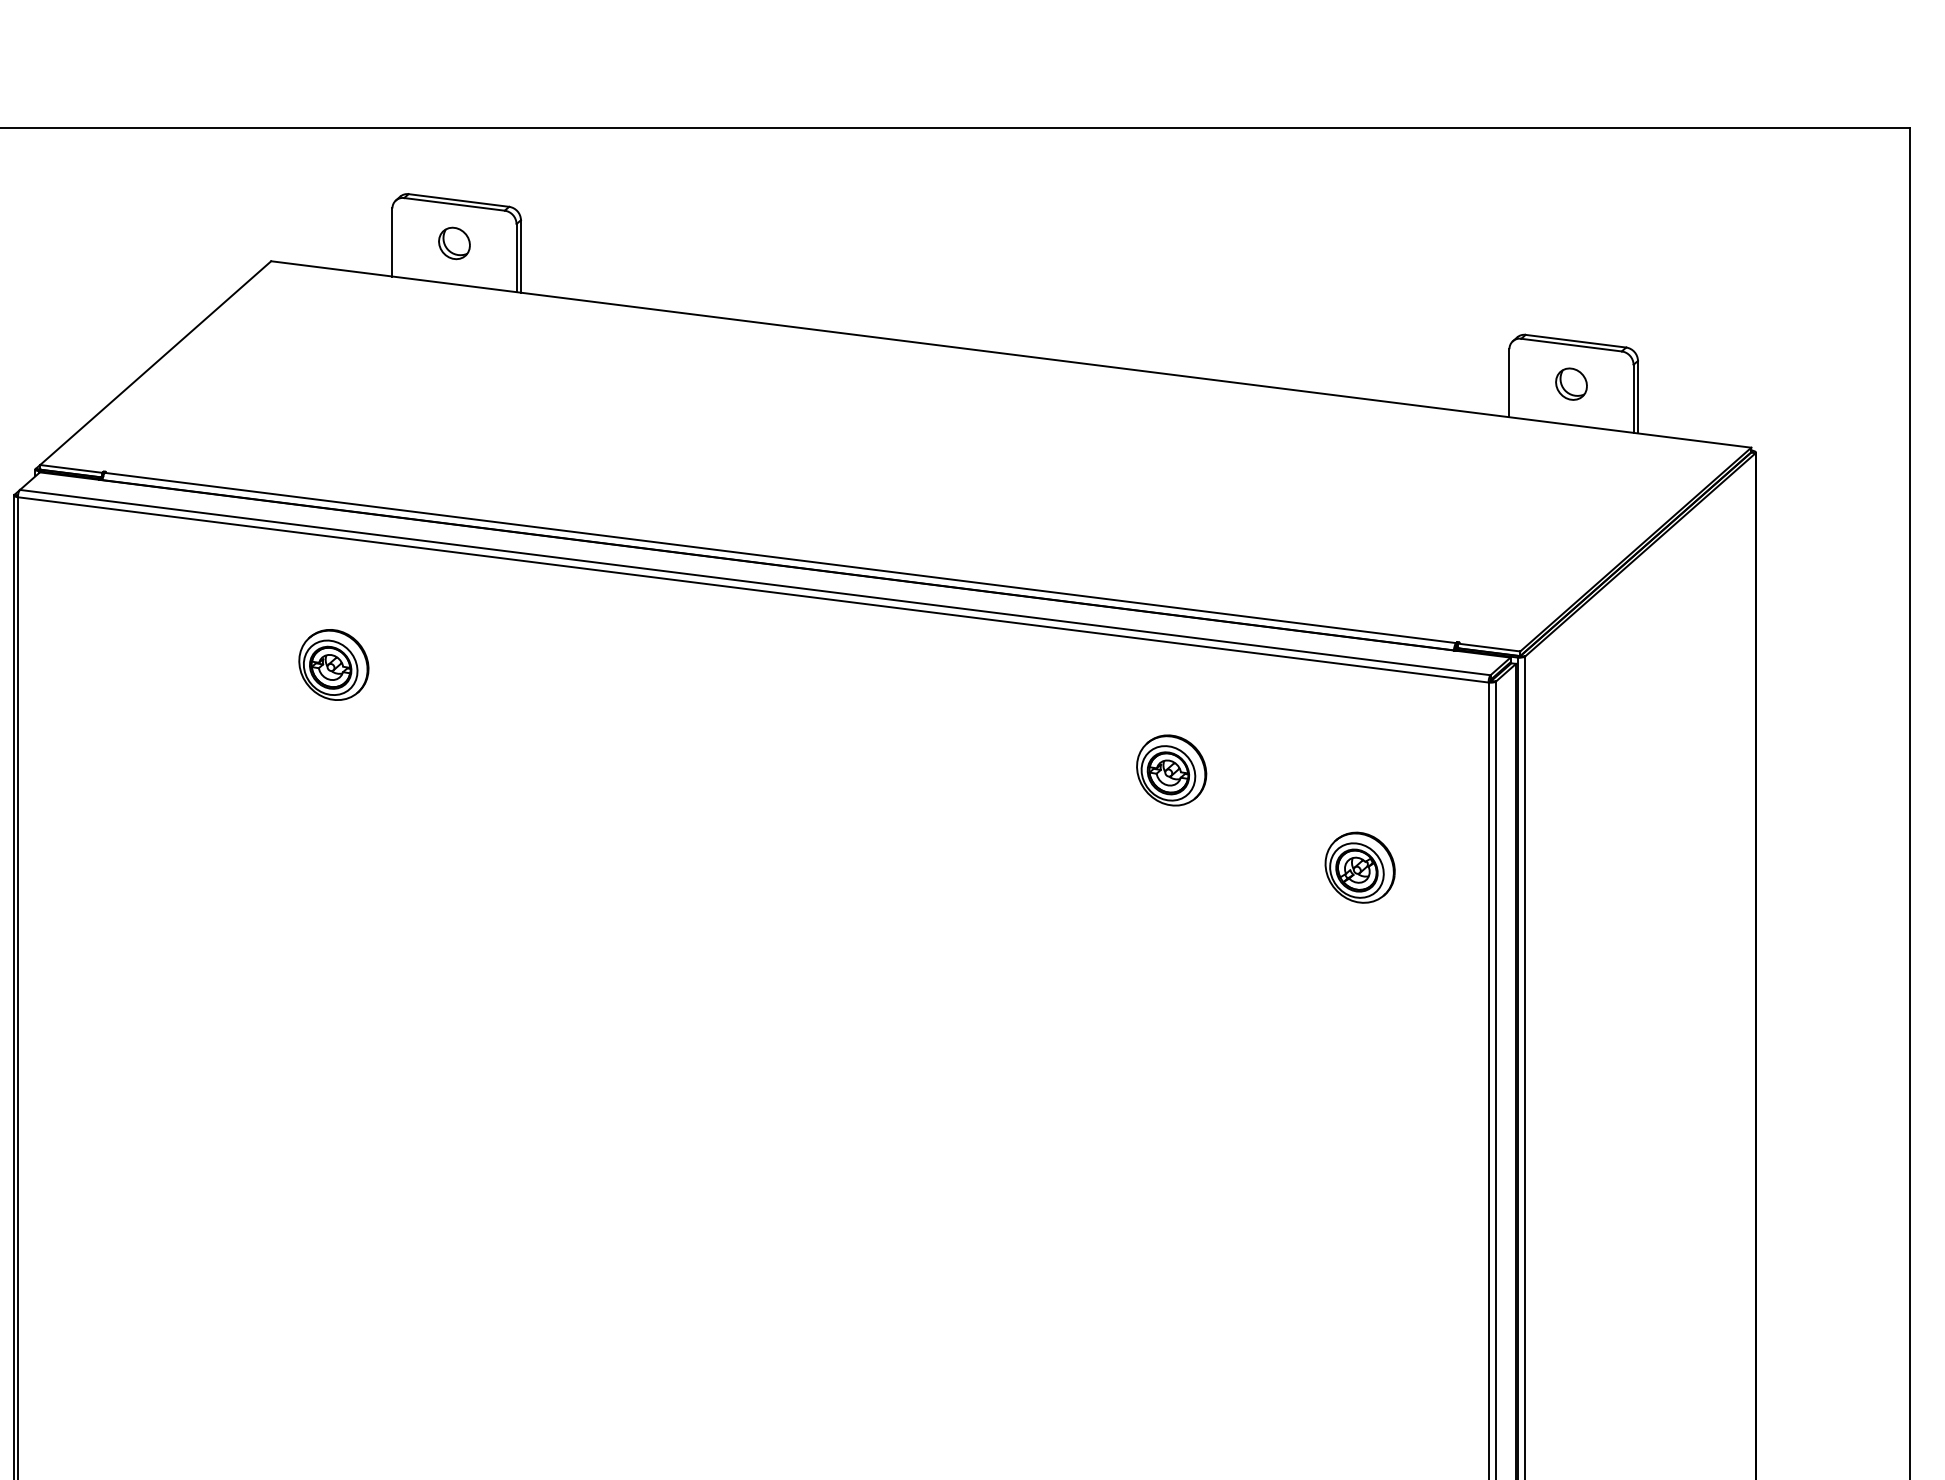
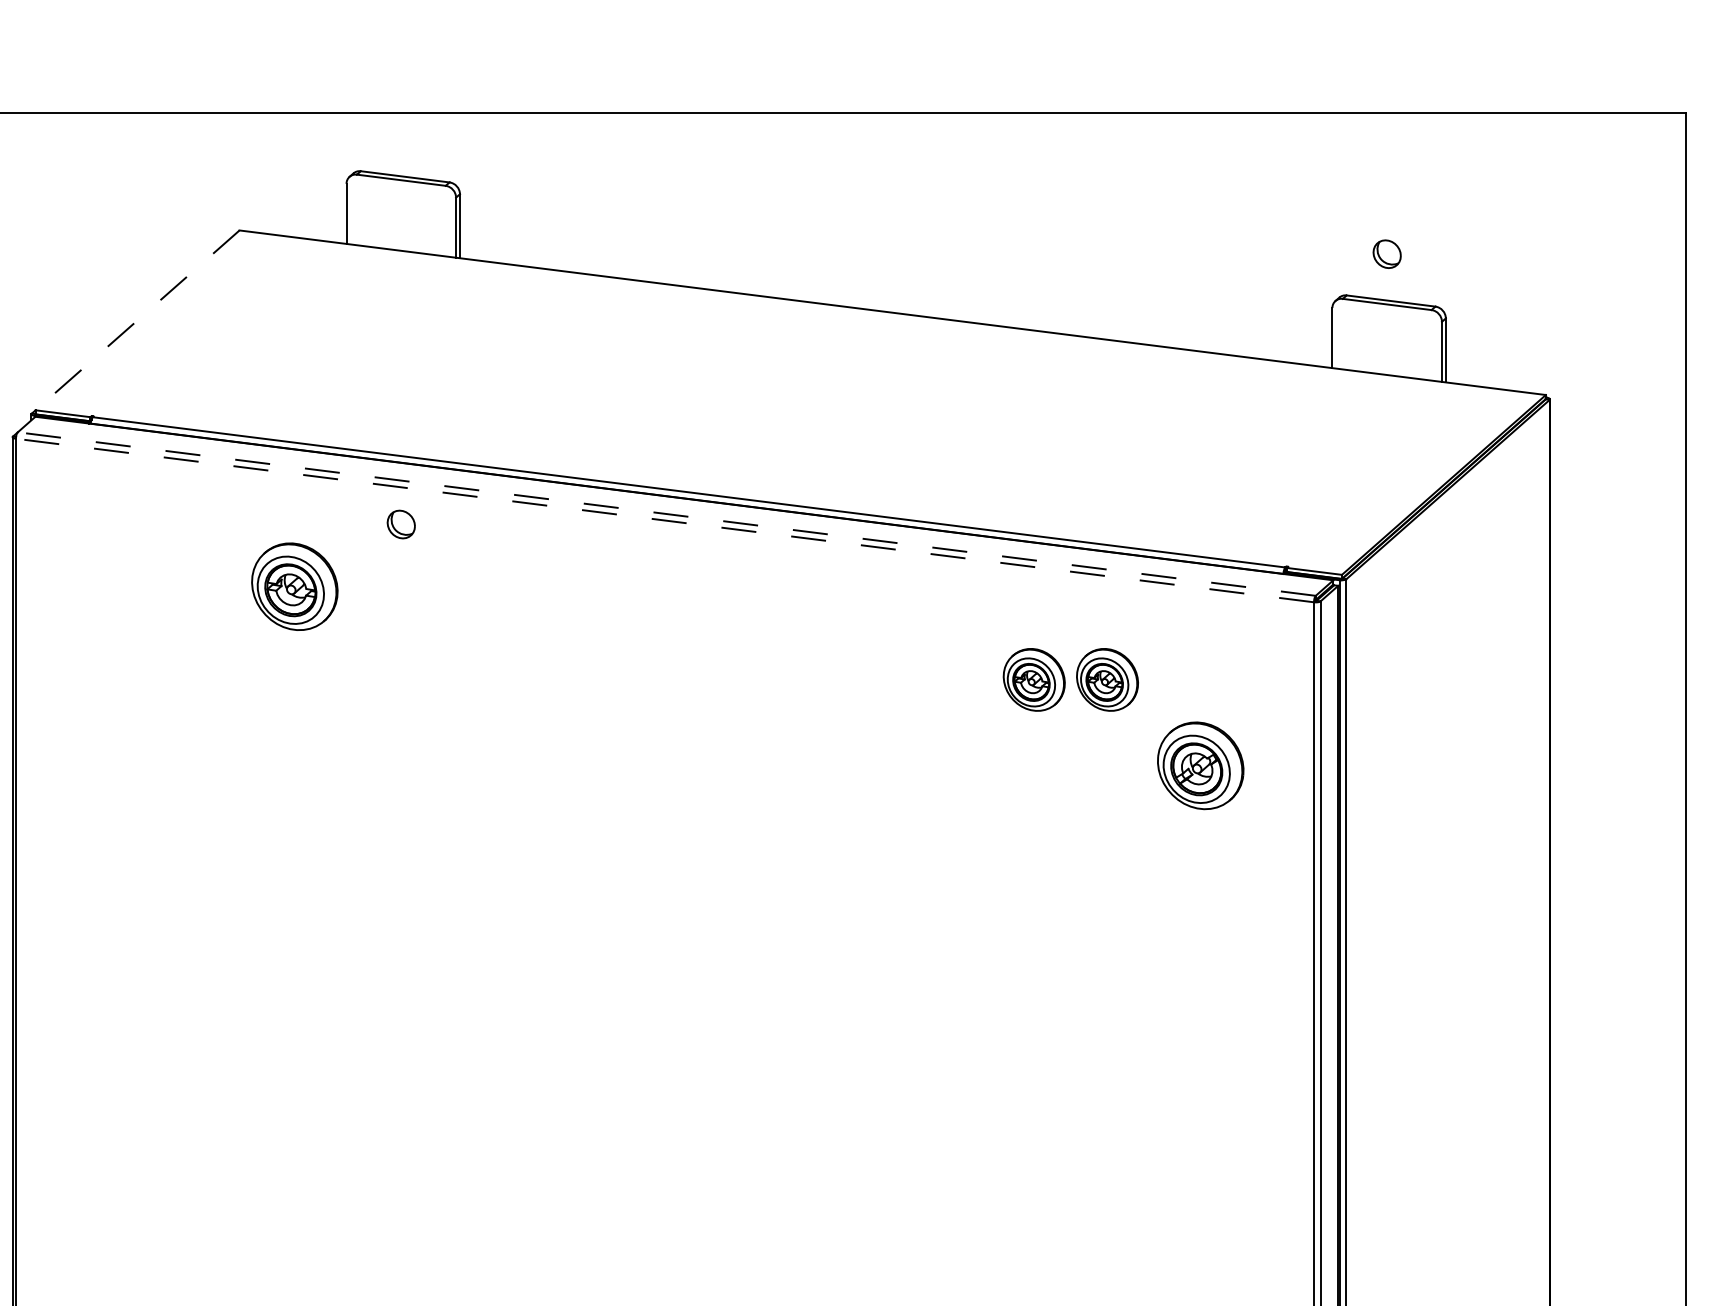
part: (454, 243) -> (401, 524), moved
line: (155, 363) -> (137, 320), solid -> dashed
part: (1571, 383) -> (1387, 253), moved
line: (754, 582) -> (666, 513), solid -> dashed
line: (752, 589) -> (664, 520), solid -> dashed
part: (333, 664) -> (294, 586), size x1.4
part: (1254, 770) -> (1107, 679), added
part: (1359, 867) -> (1200, 765), size x1.4

